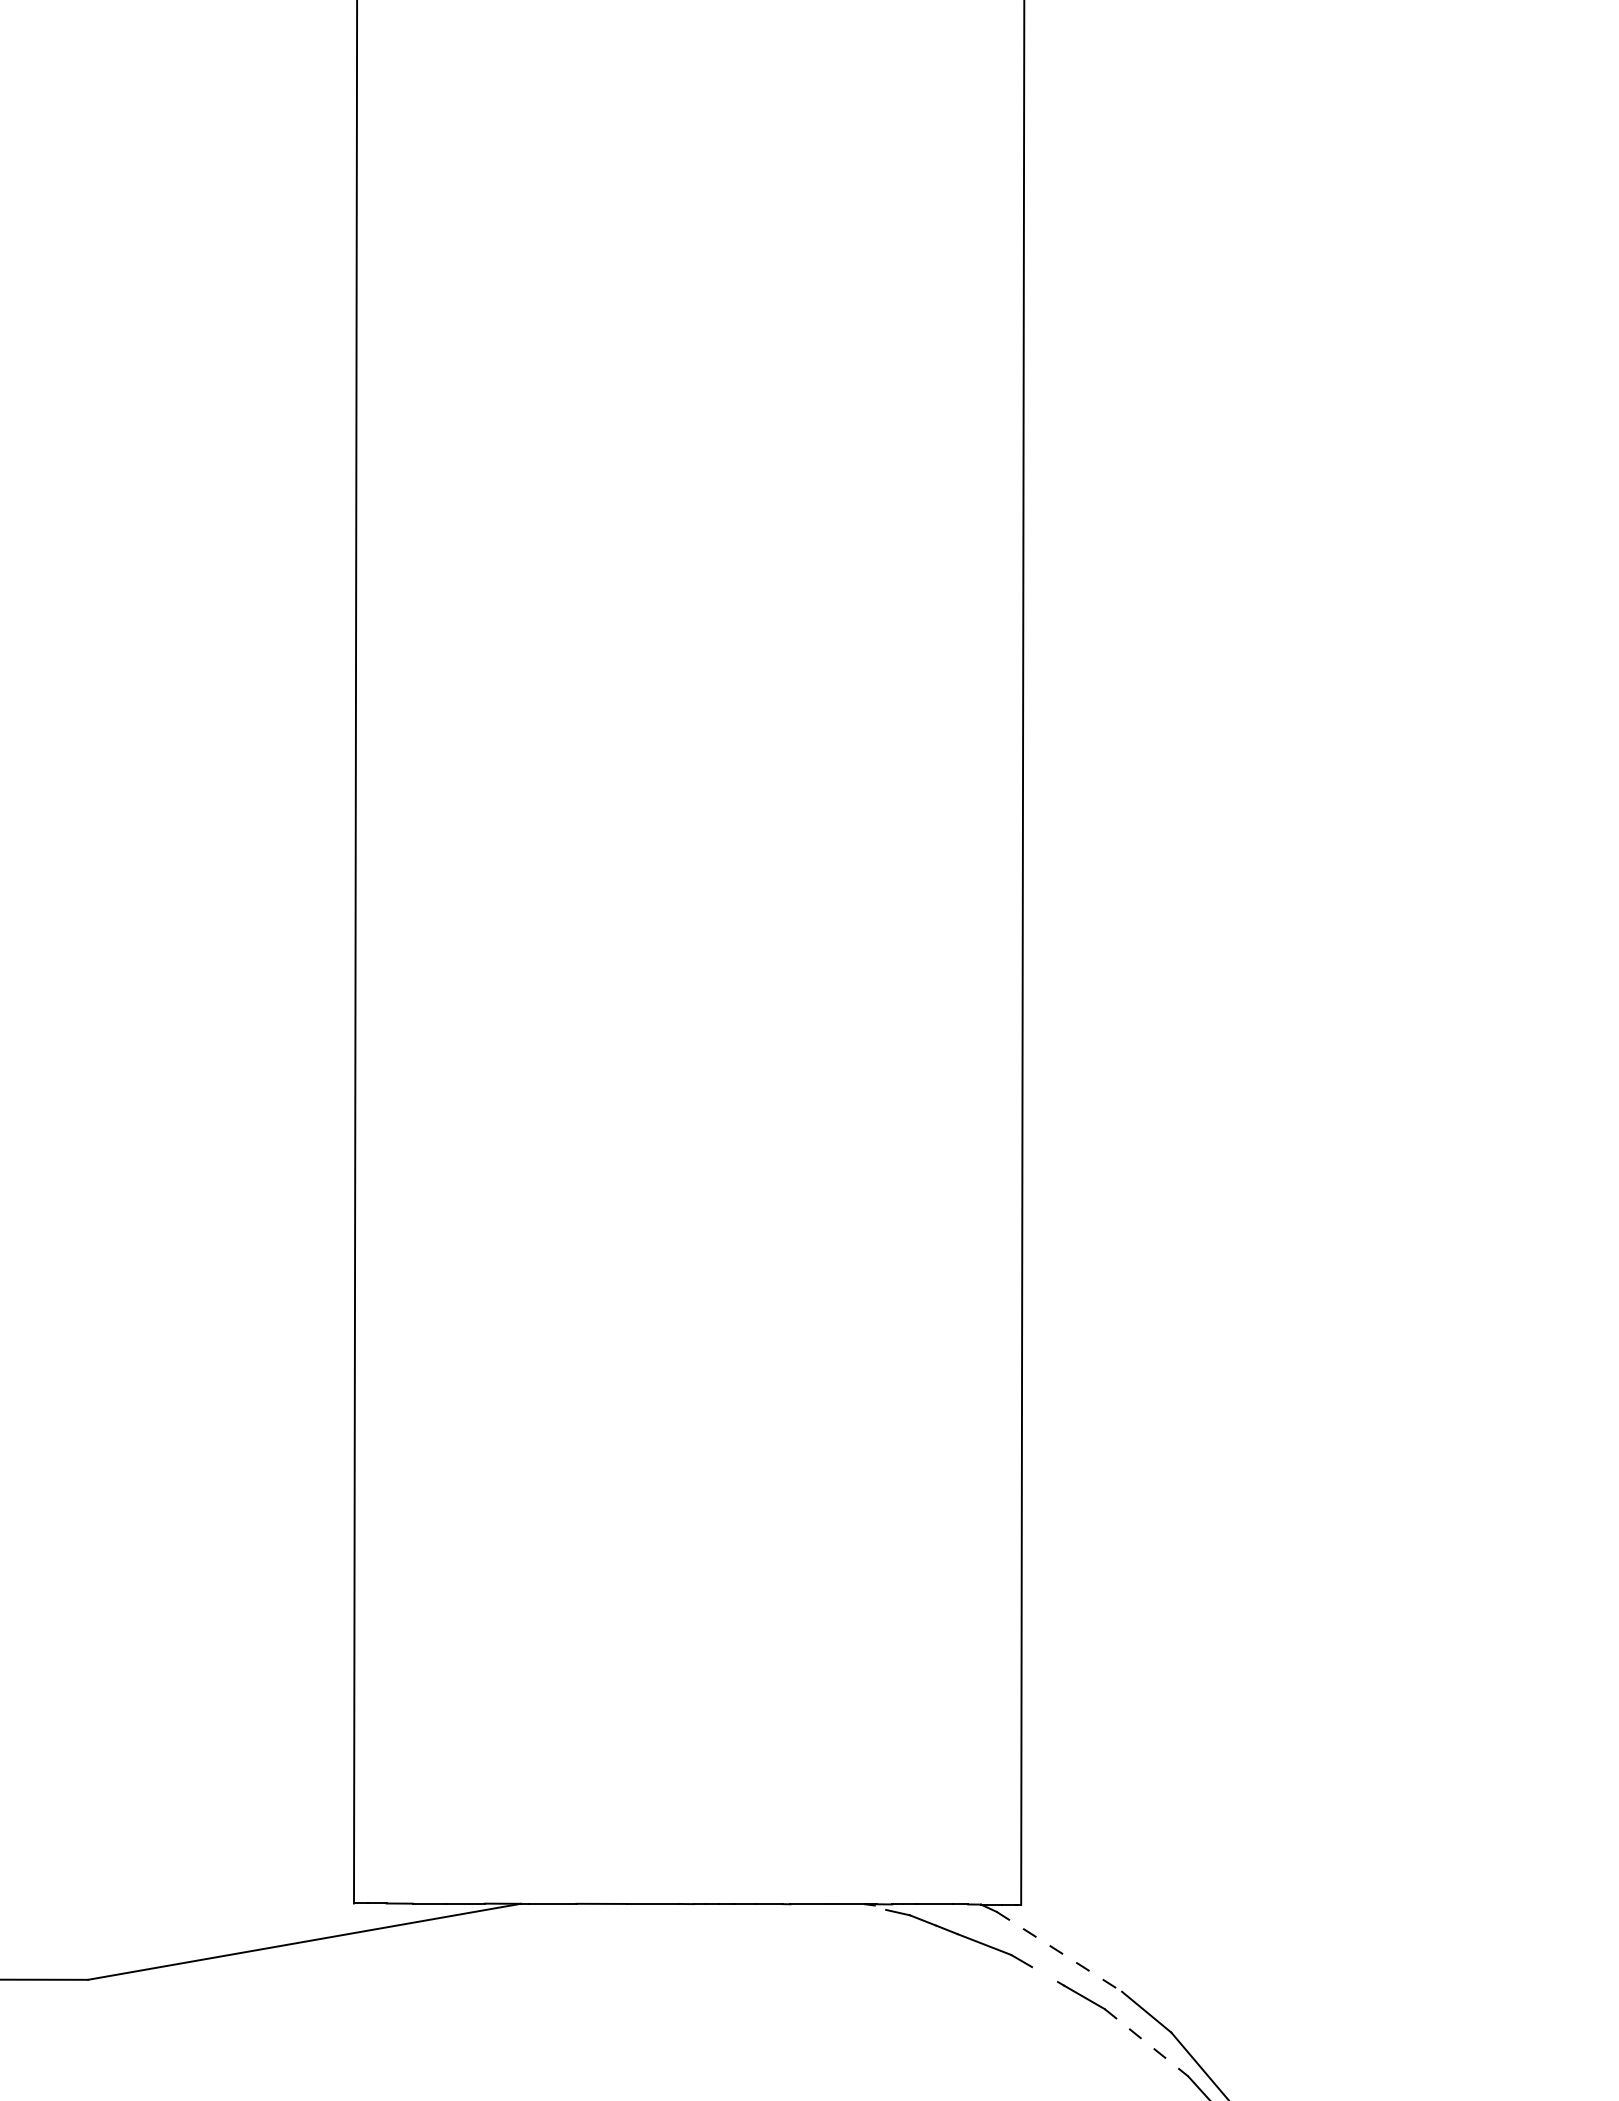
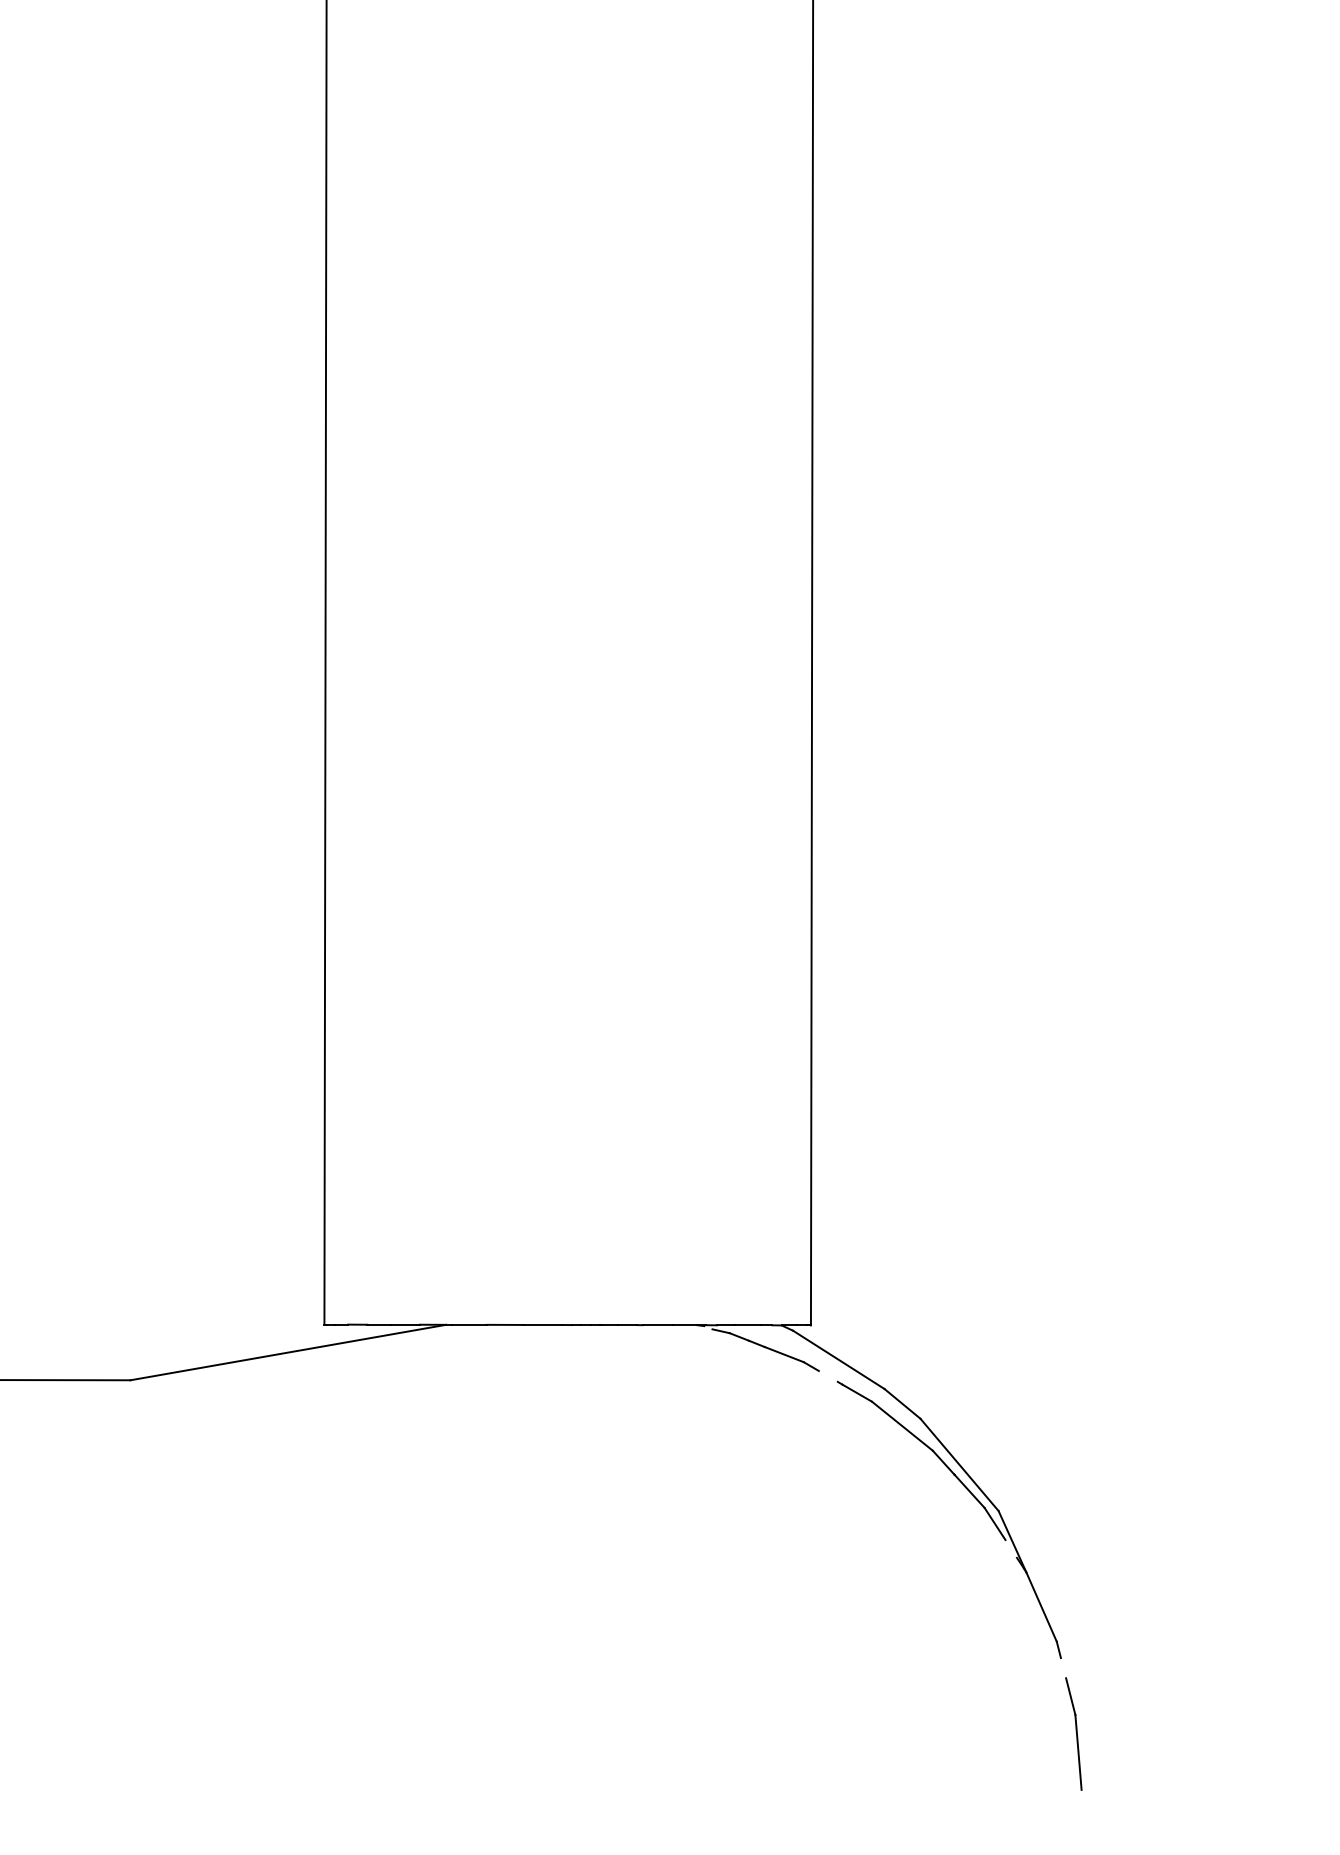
line: (1060, 1952) -> (839, 1360), dashed -> solid
line: (1146, 2043) -> (902, 1426), dashed -> solid

